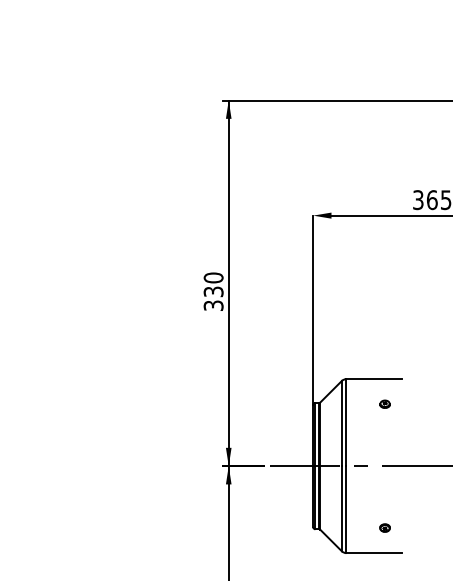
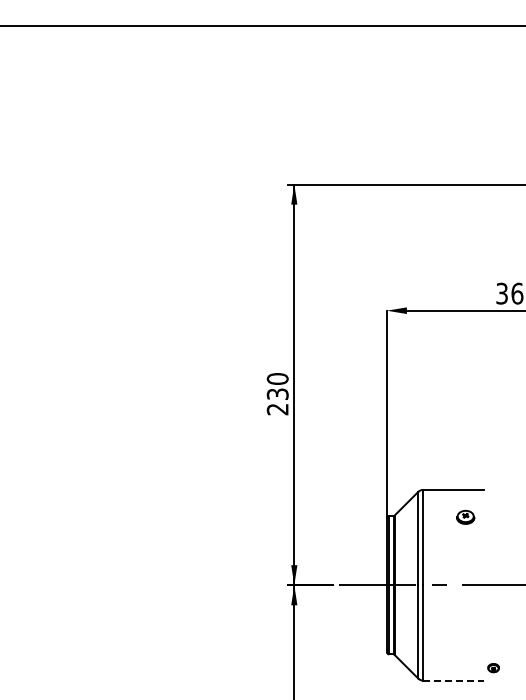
text: (213, 305) -> (277, 409), 330 -> 230
part: (384, 404) -> (465, 517), size x1.6
part: (384, 528) -> (493, 668), moved
line: (374, 553) -> (454, 680), solid -> dashed

